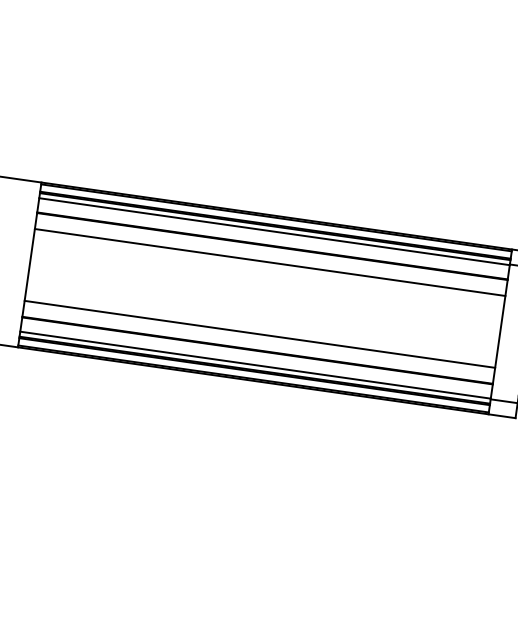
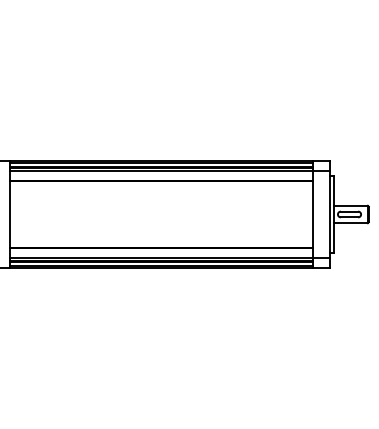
line: (268, 262) -> (160, 191), removed
line: (258, 333) -> (160, 237), removed

